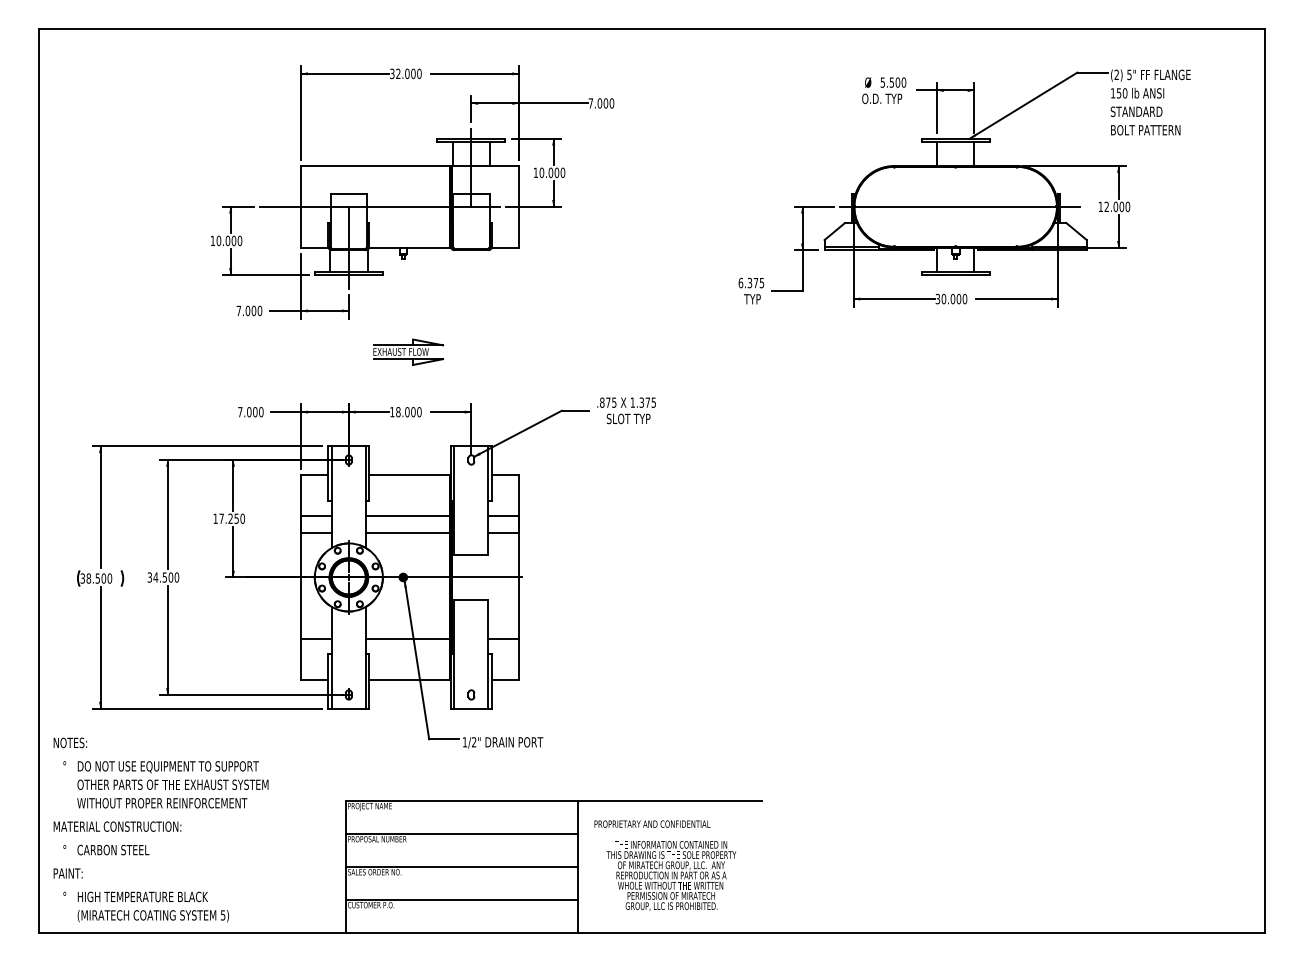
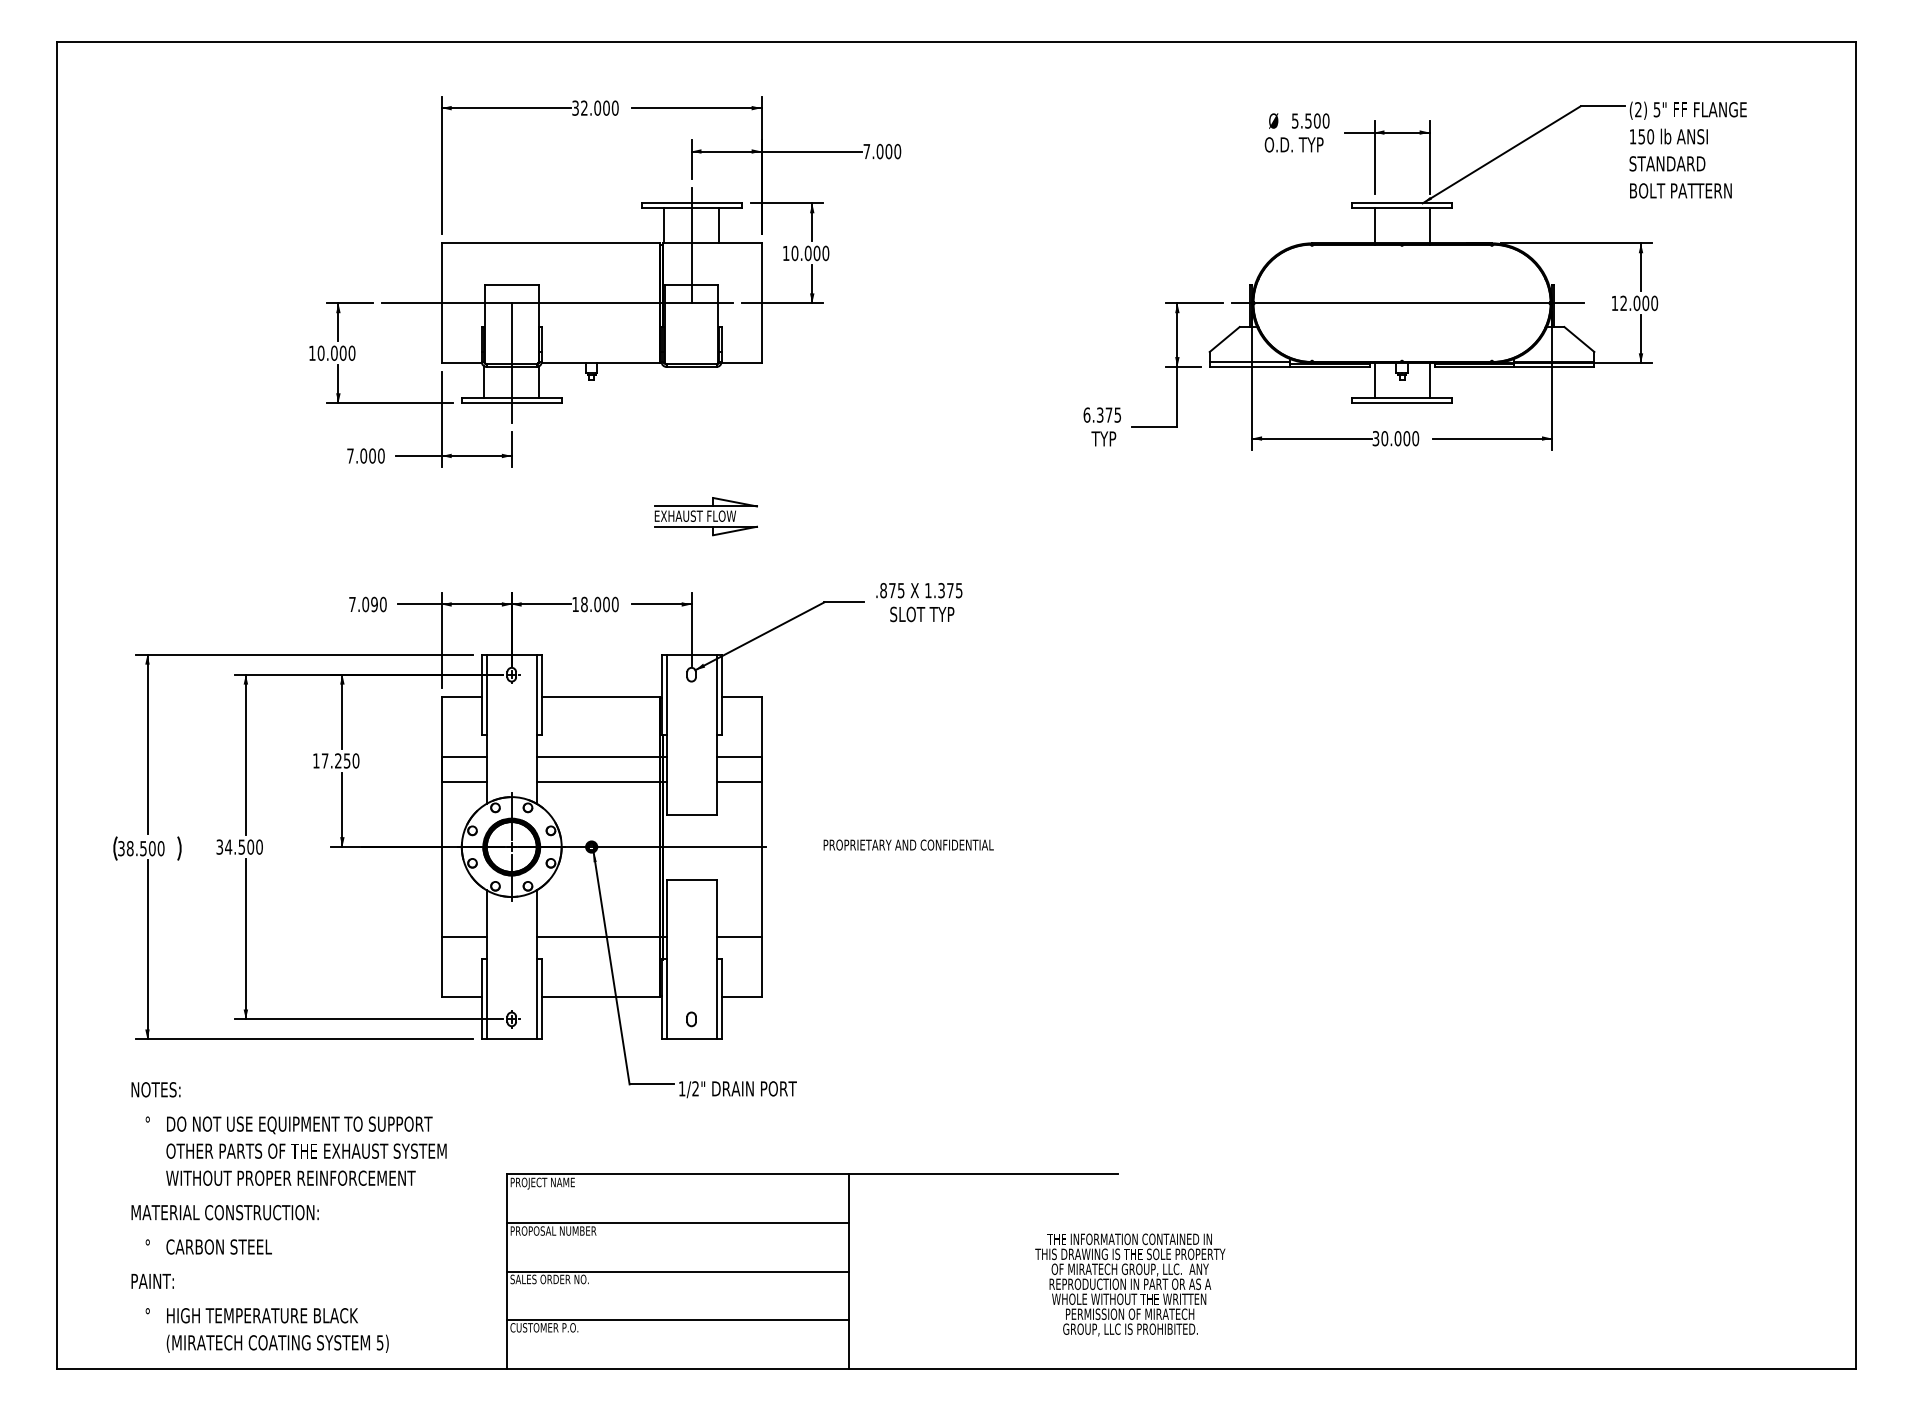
part: (408, 351) -> (706, 515), moved
text: (255, 412) -> (374, 605), 7.000 -> 7.090
text: (652, 823) -> (908, 844), moved
text: (160, 829) -> (288, 1216), moved
text: (671, 875) -> (1130, 1284), moved

